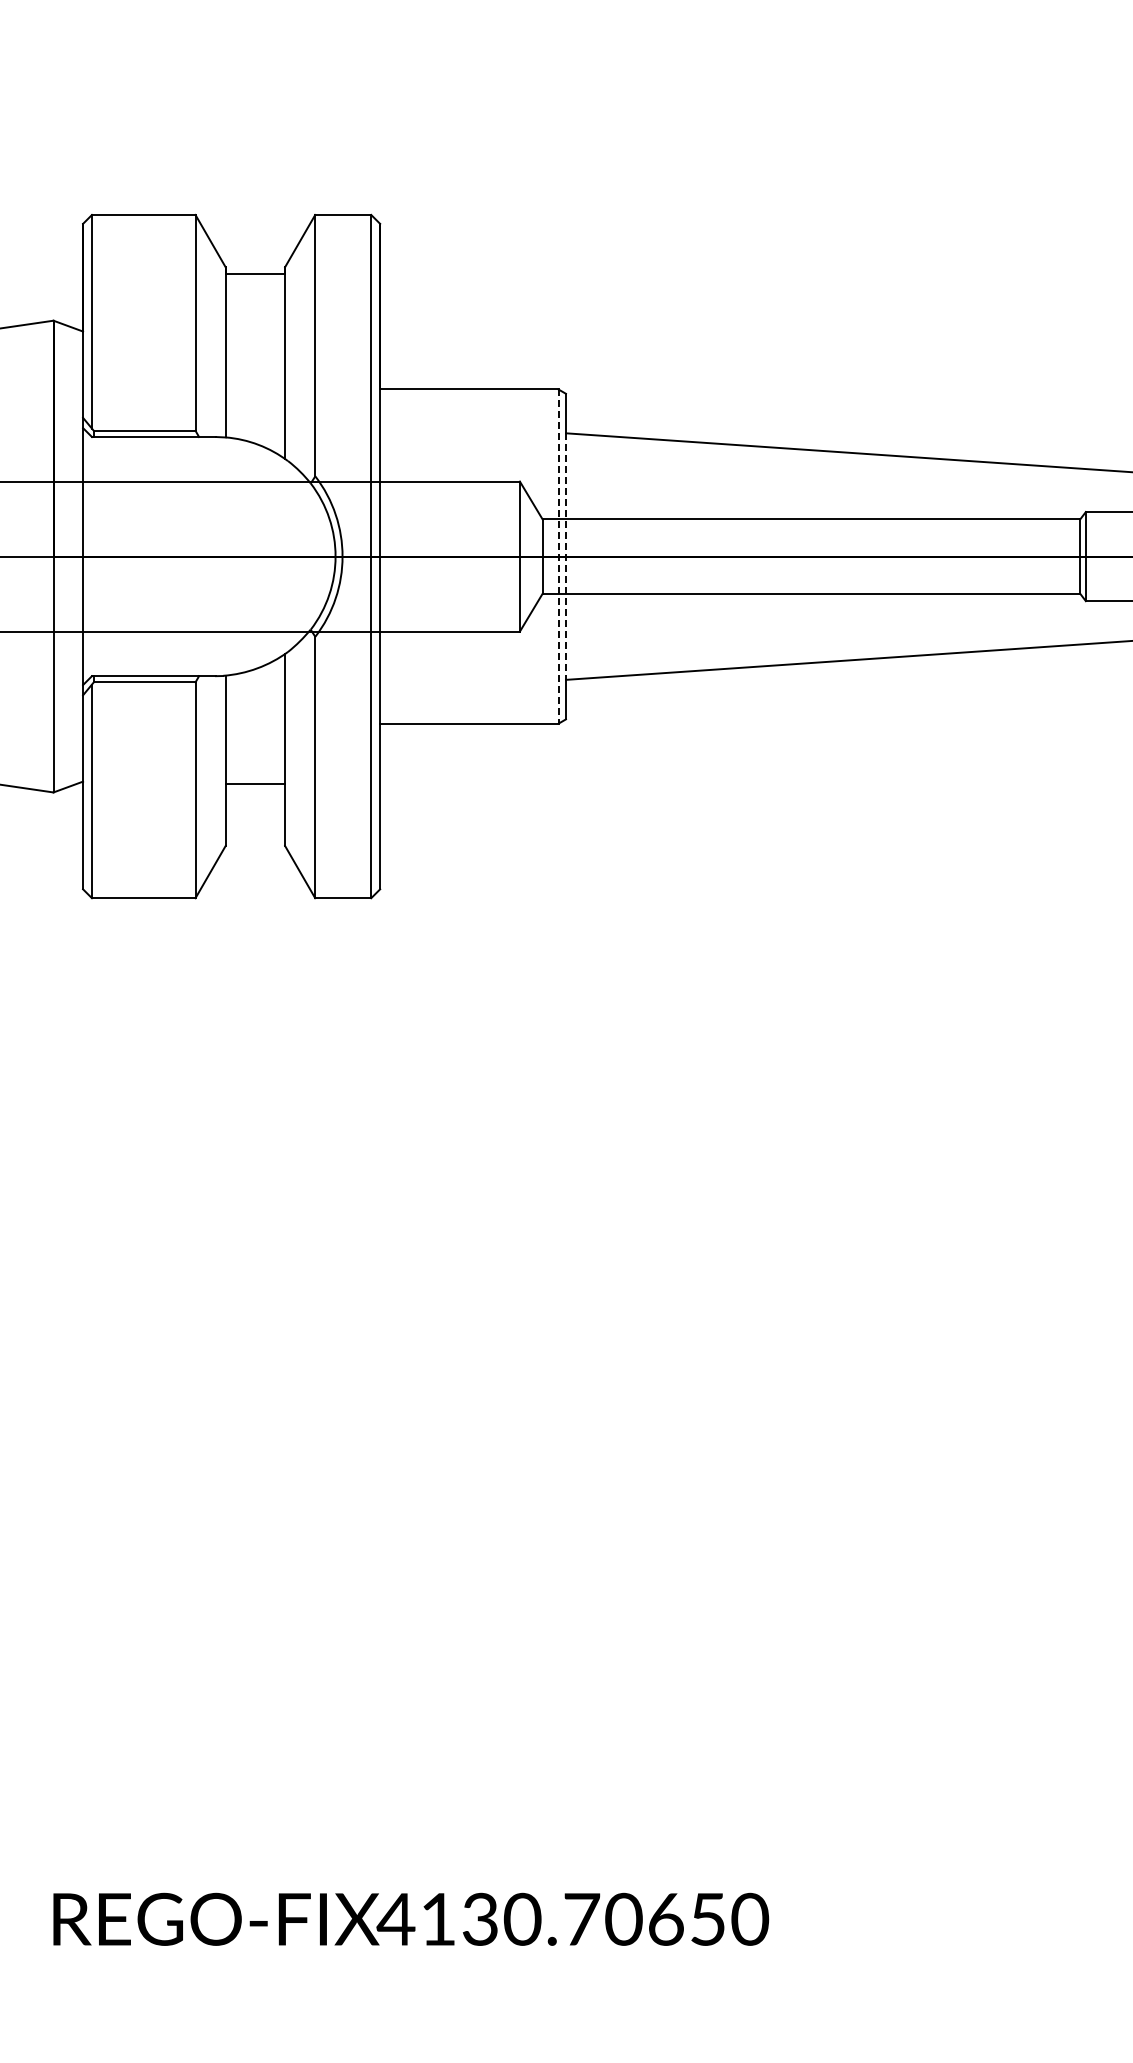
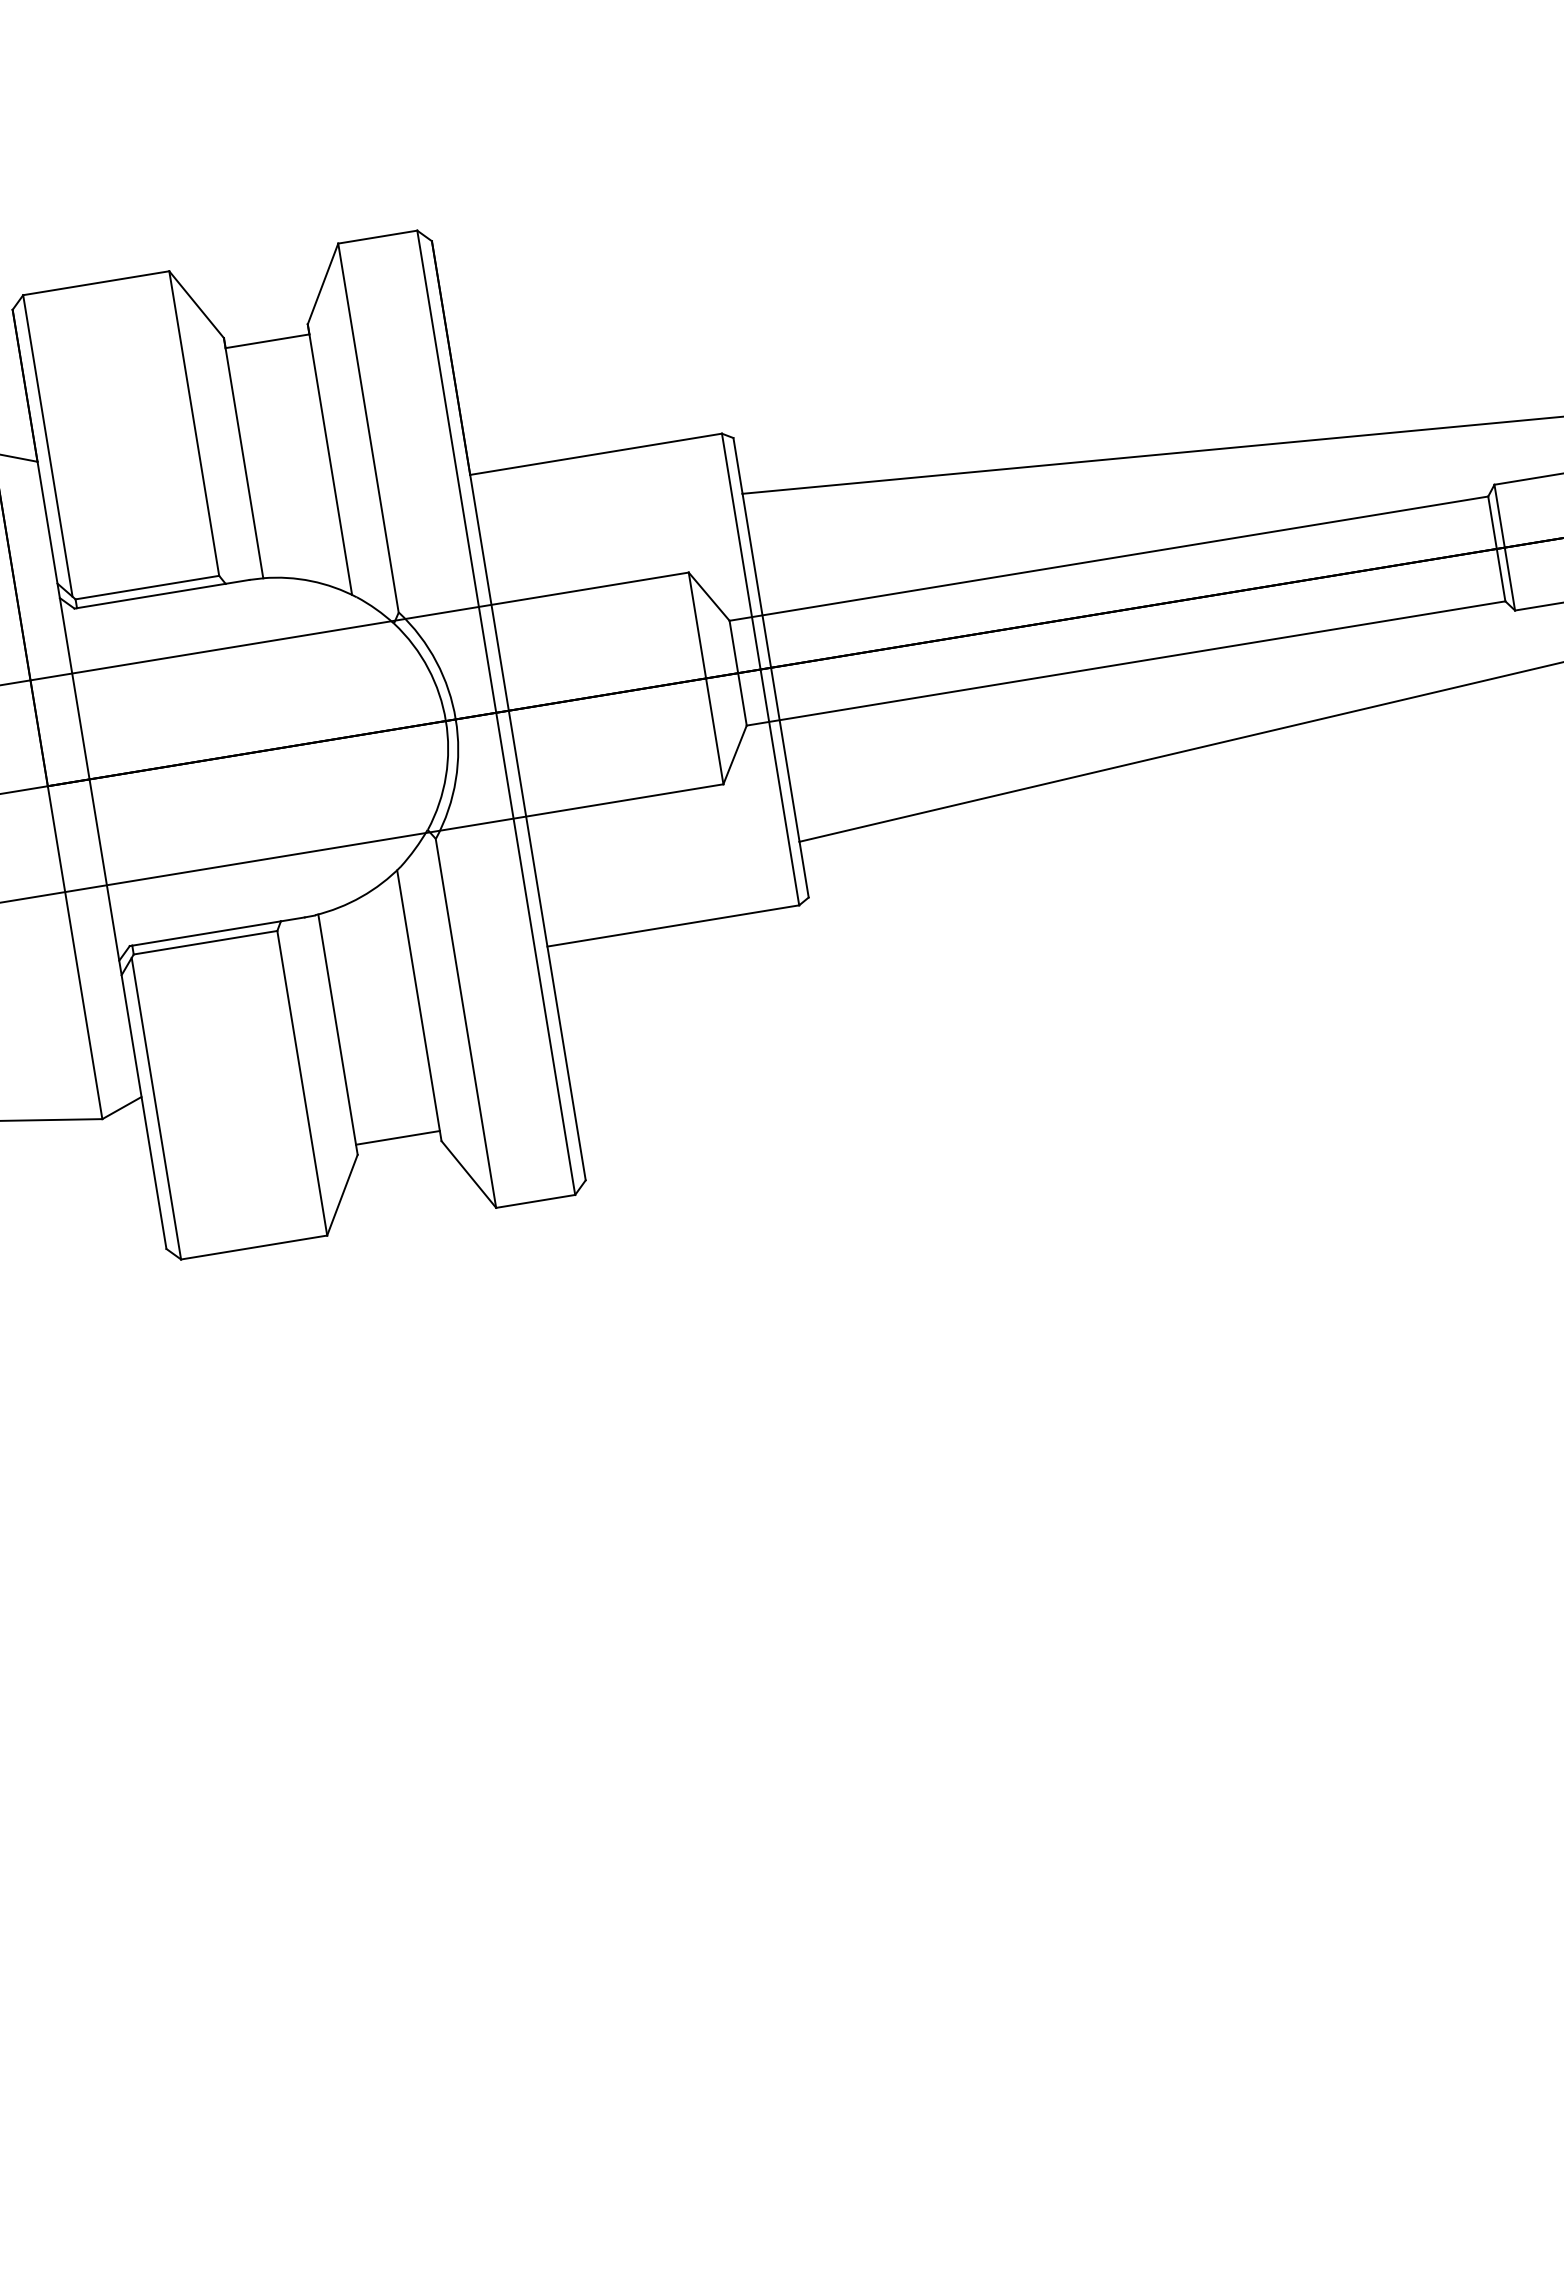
line: (558, 557) -> (760, 670), dashed -> solid
line: (565, 557) -> (770, 669), dashed -> solid
line: (255, 783) -> (398, 1137), moved

